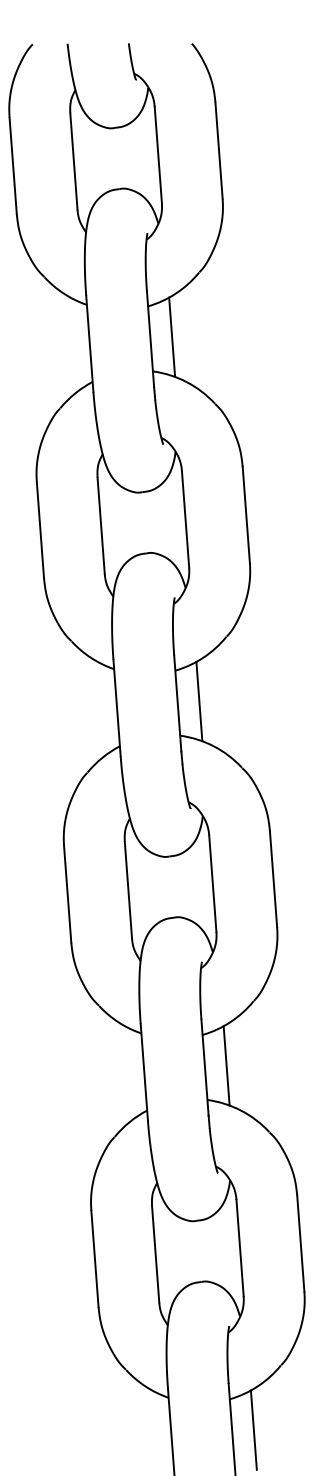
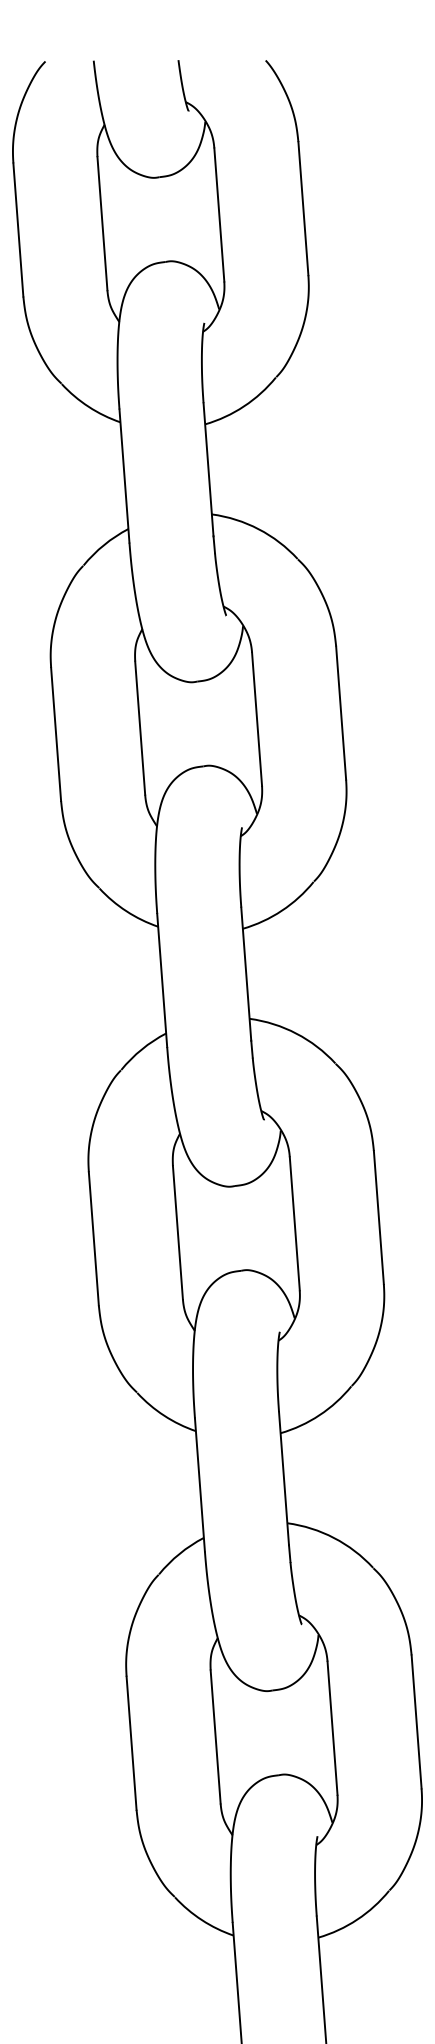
line: (172, 337) -> (238, 467), removed
line: (199, 701) -> (276, 971), removed
line: (226, 1065) -> (313, 1475), removed
line: (253, 1430) -> (351, 1980), removed

